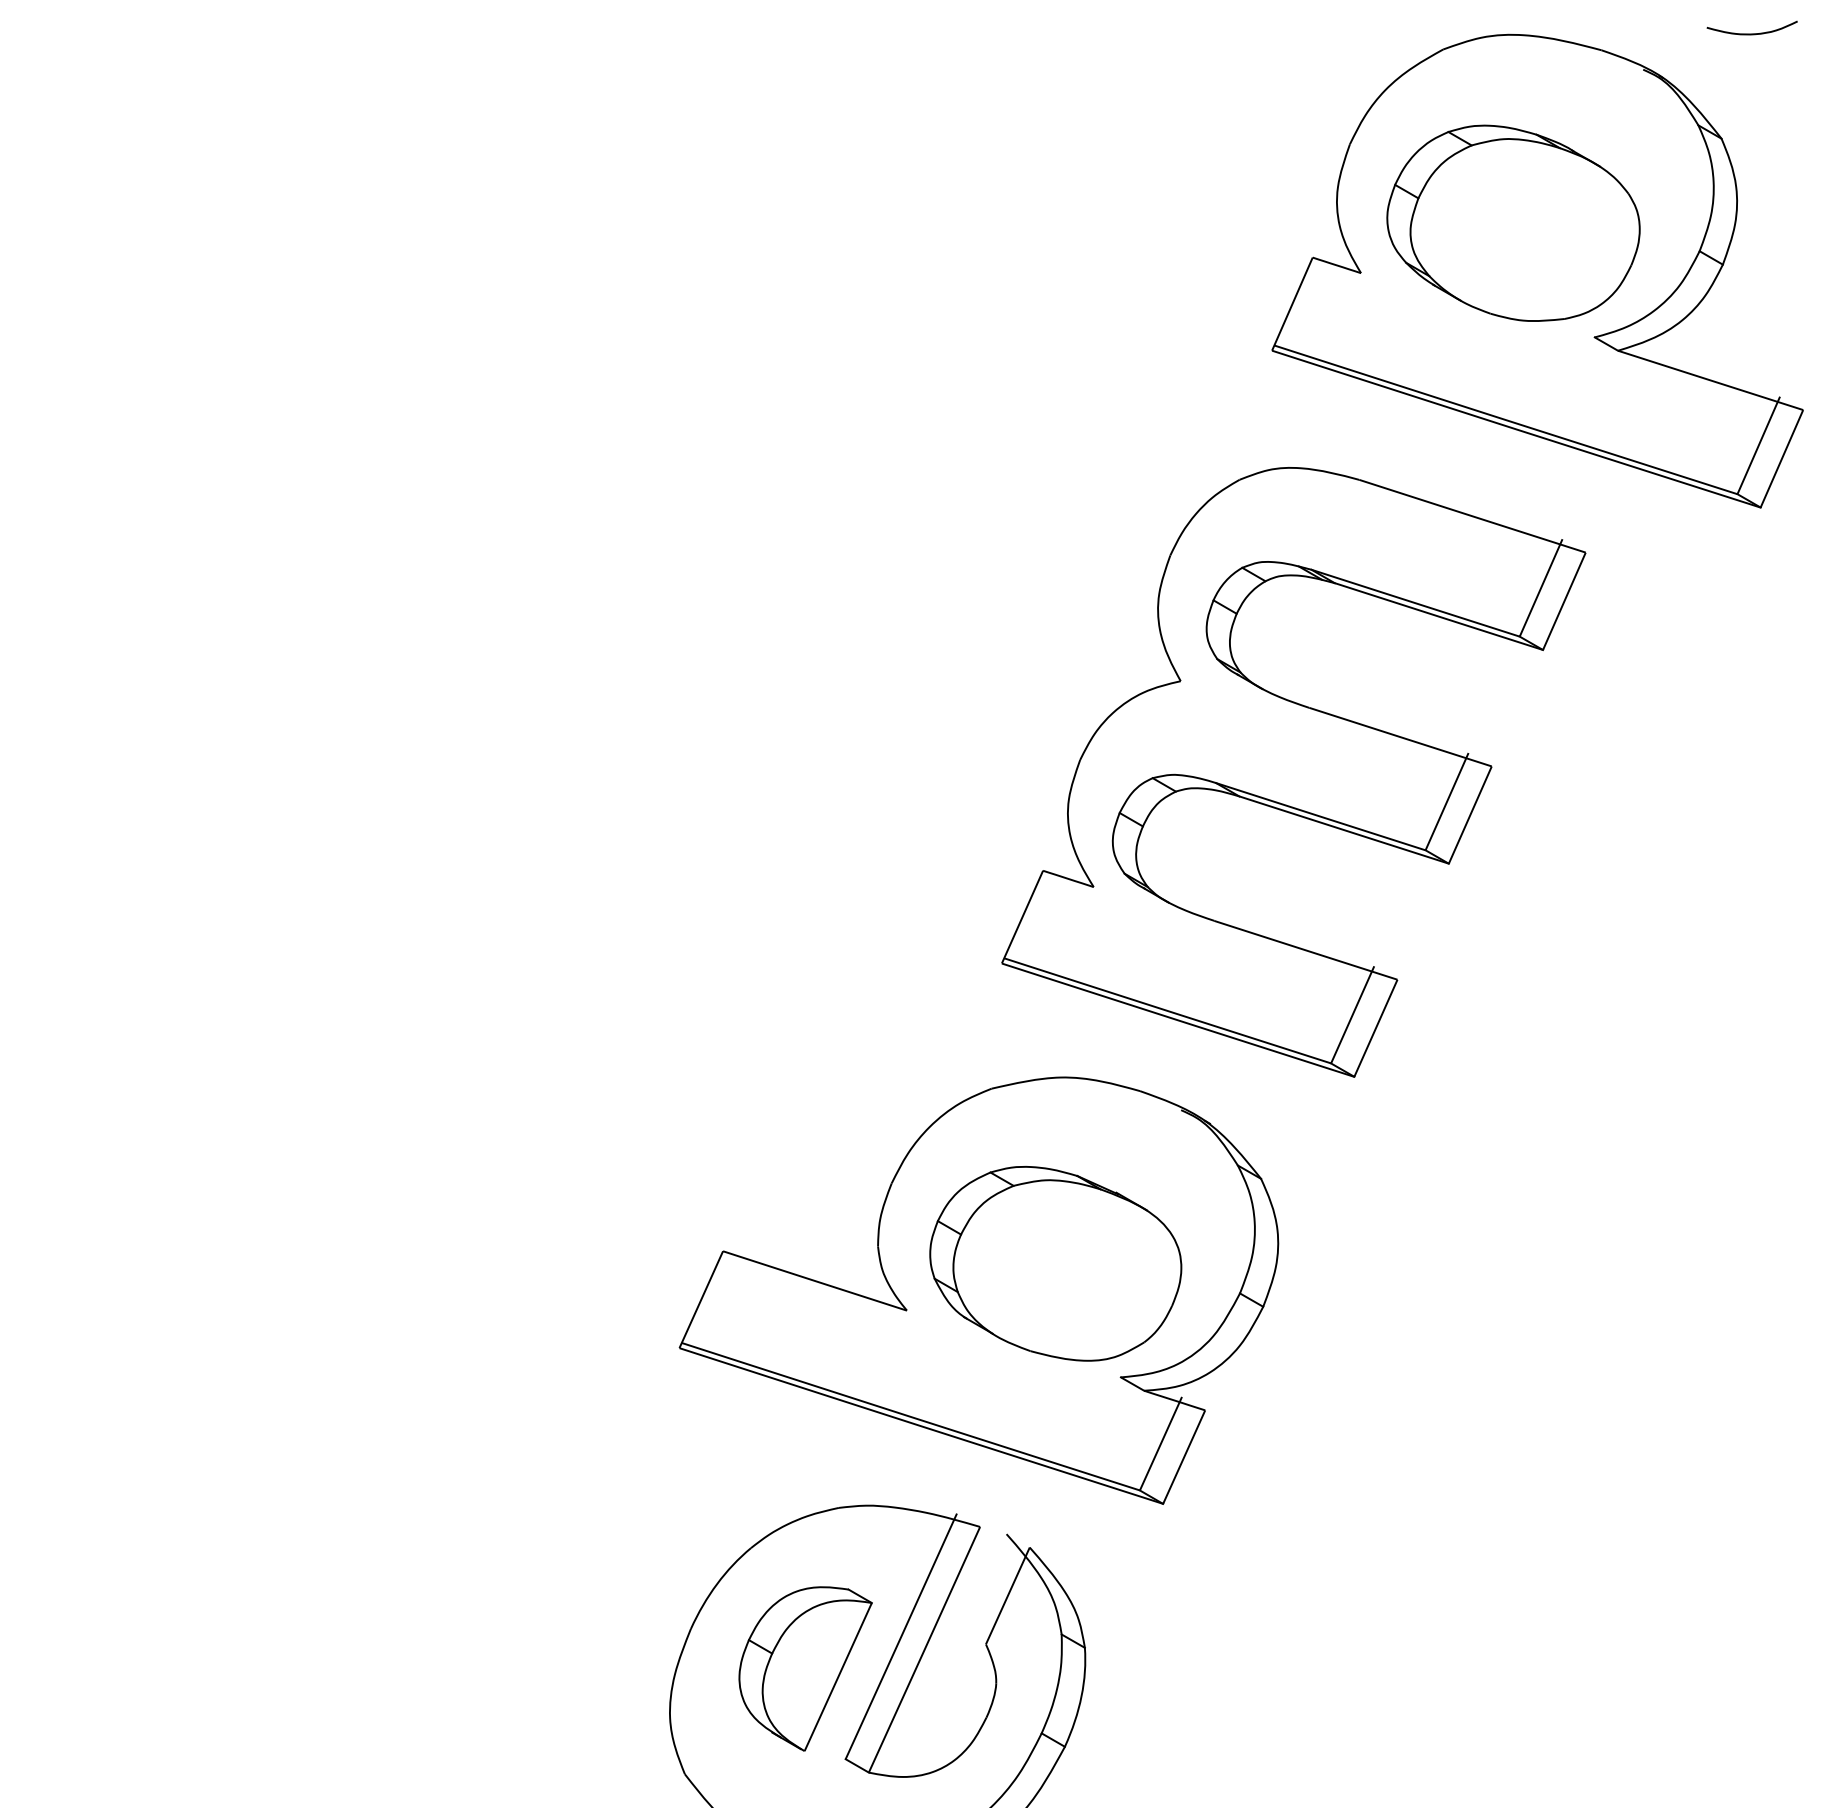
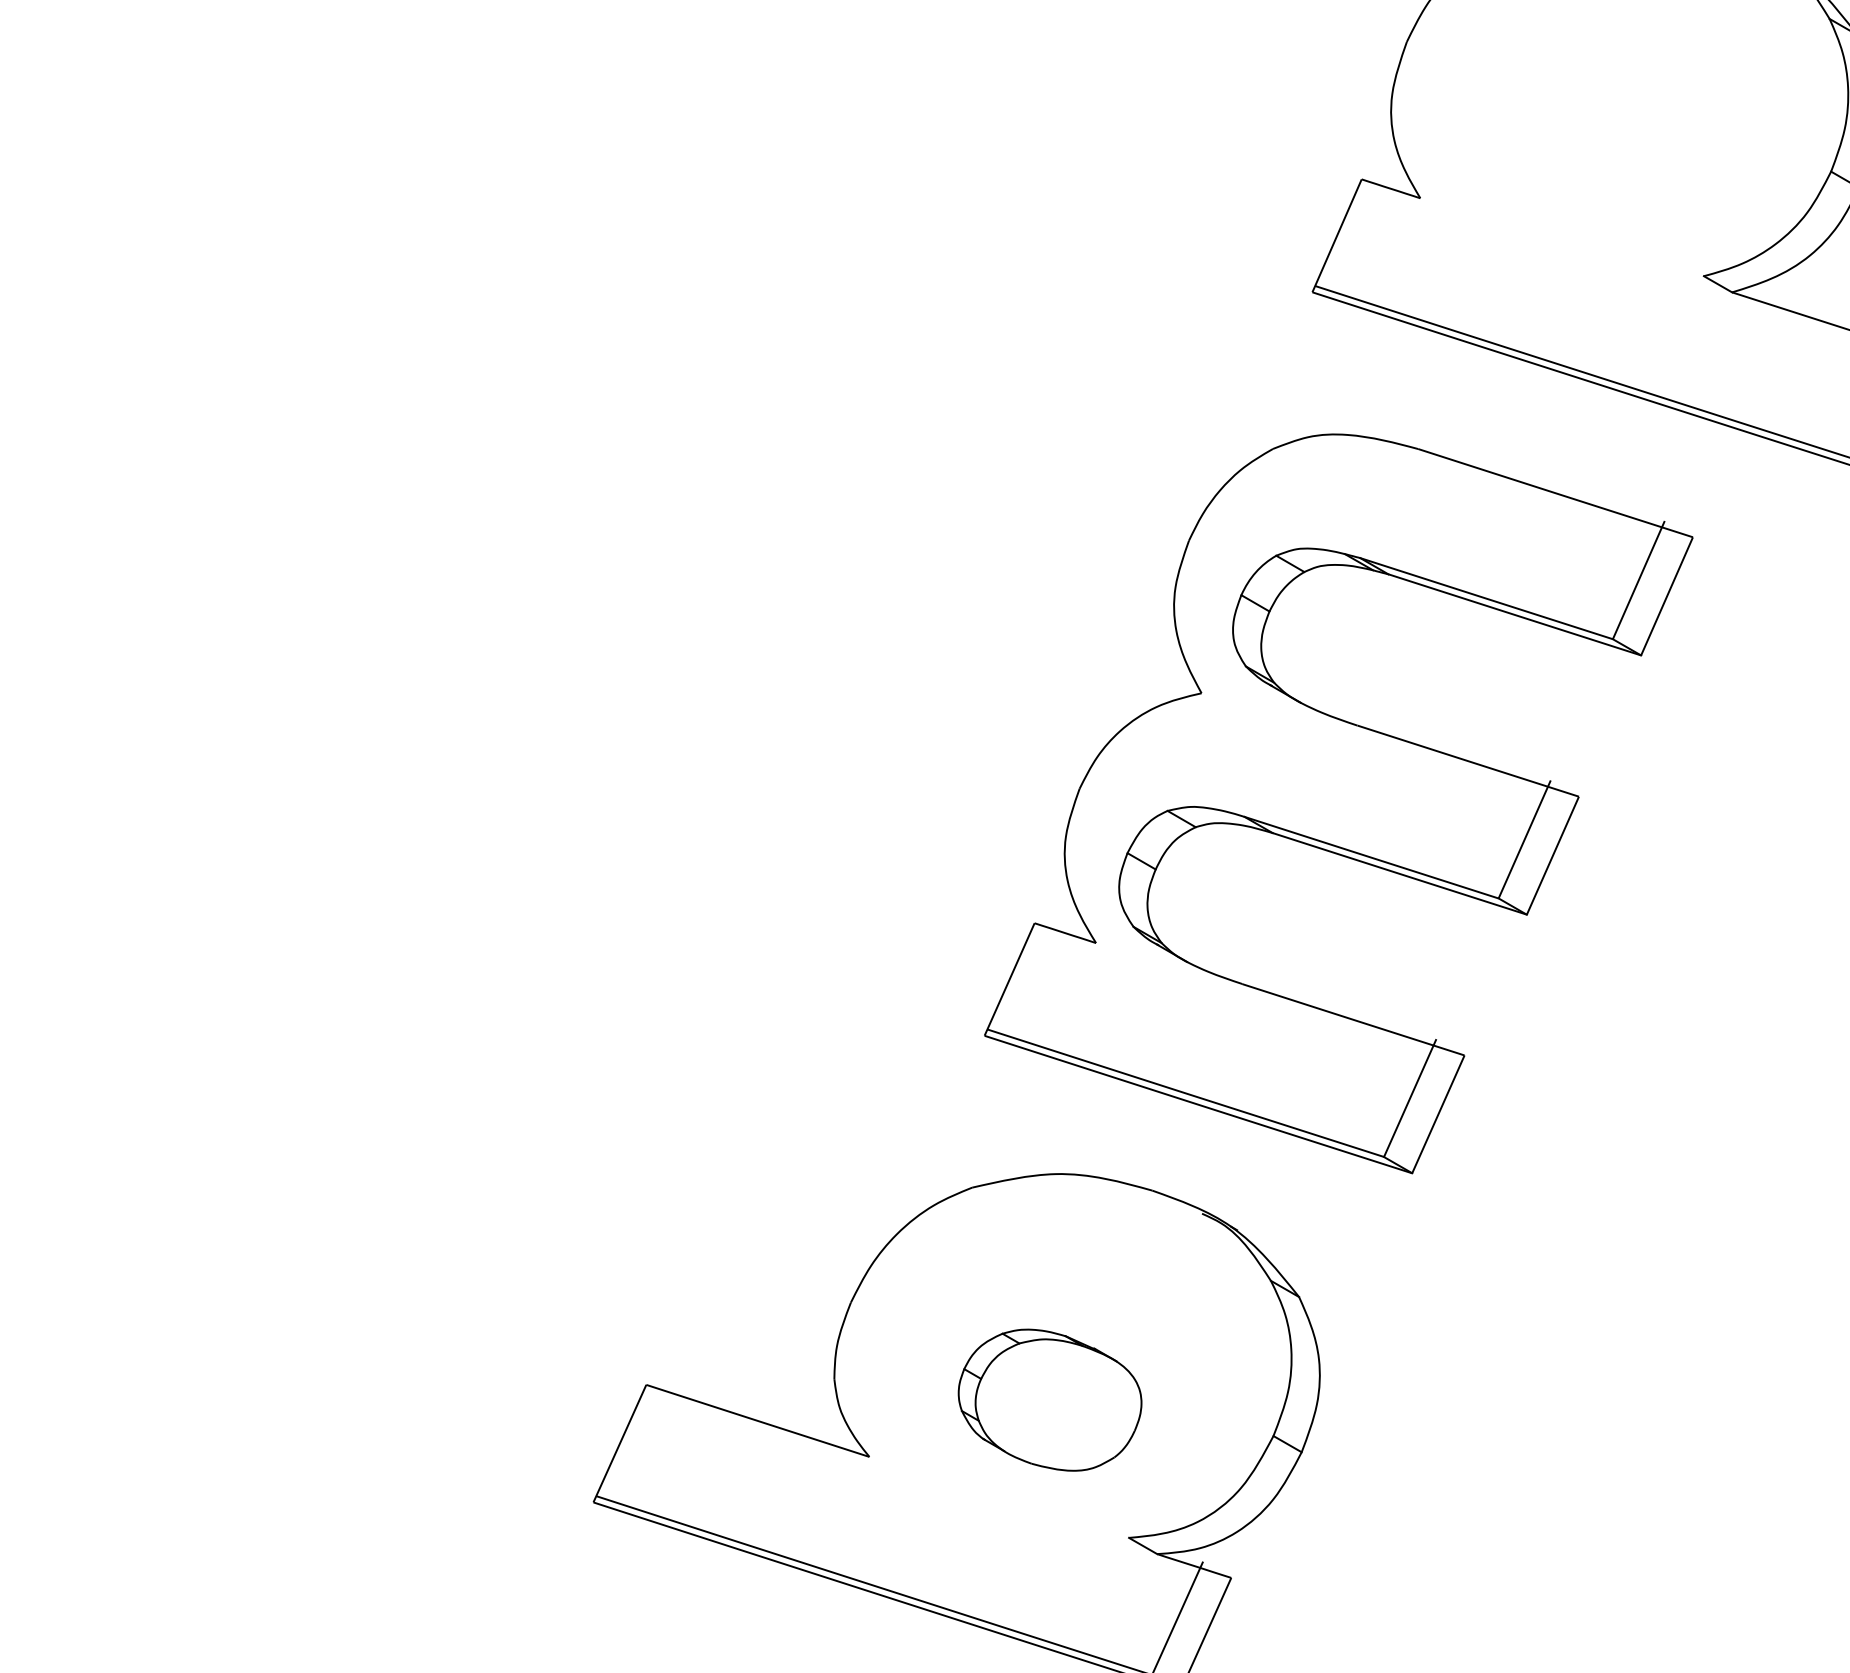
part: (1513, 222) -> (1605, 136), removed
part: (1055, 1263) -> (1049, 1399), size x0.6

